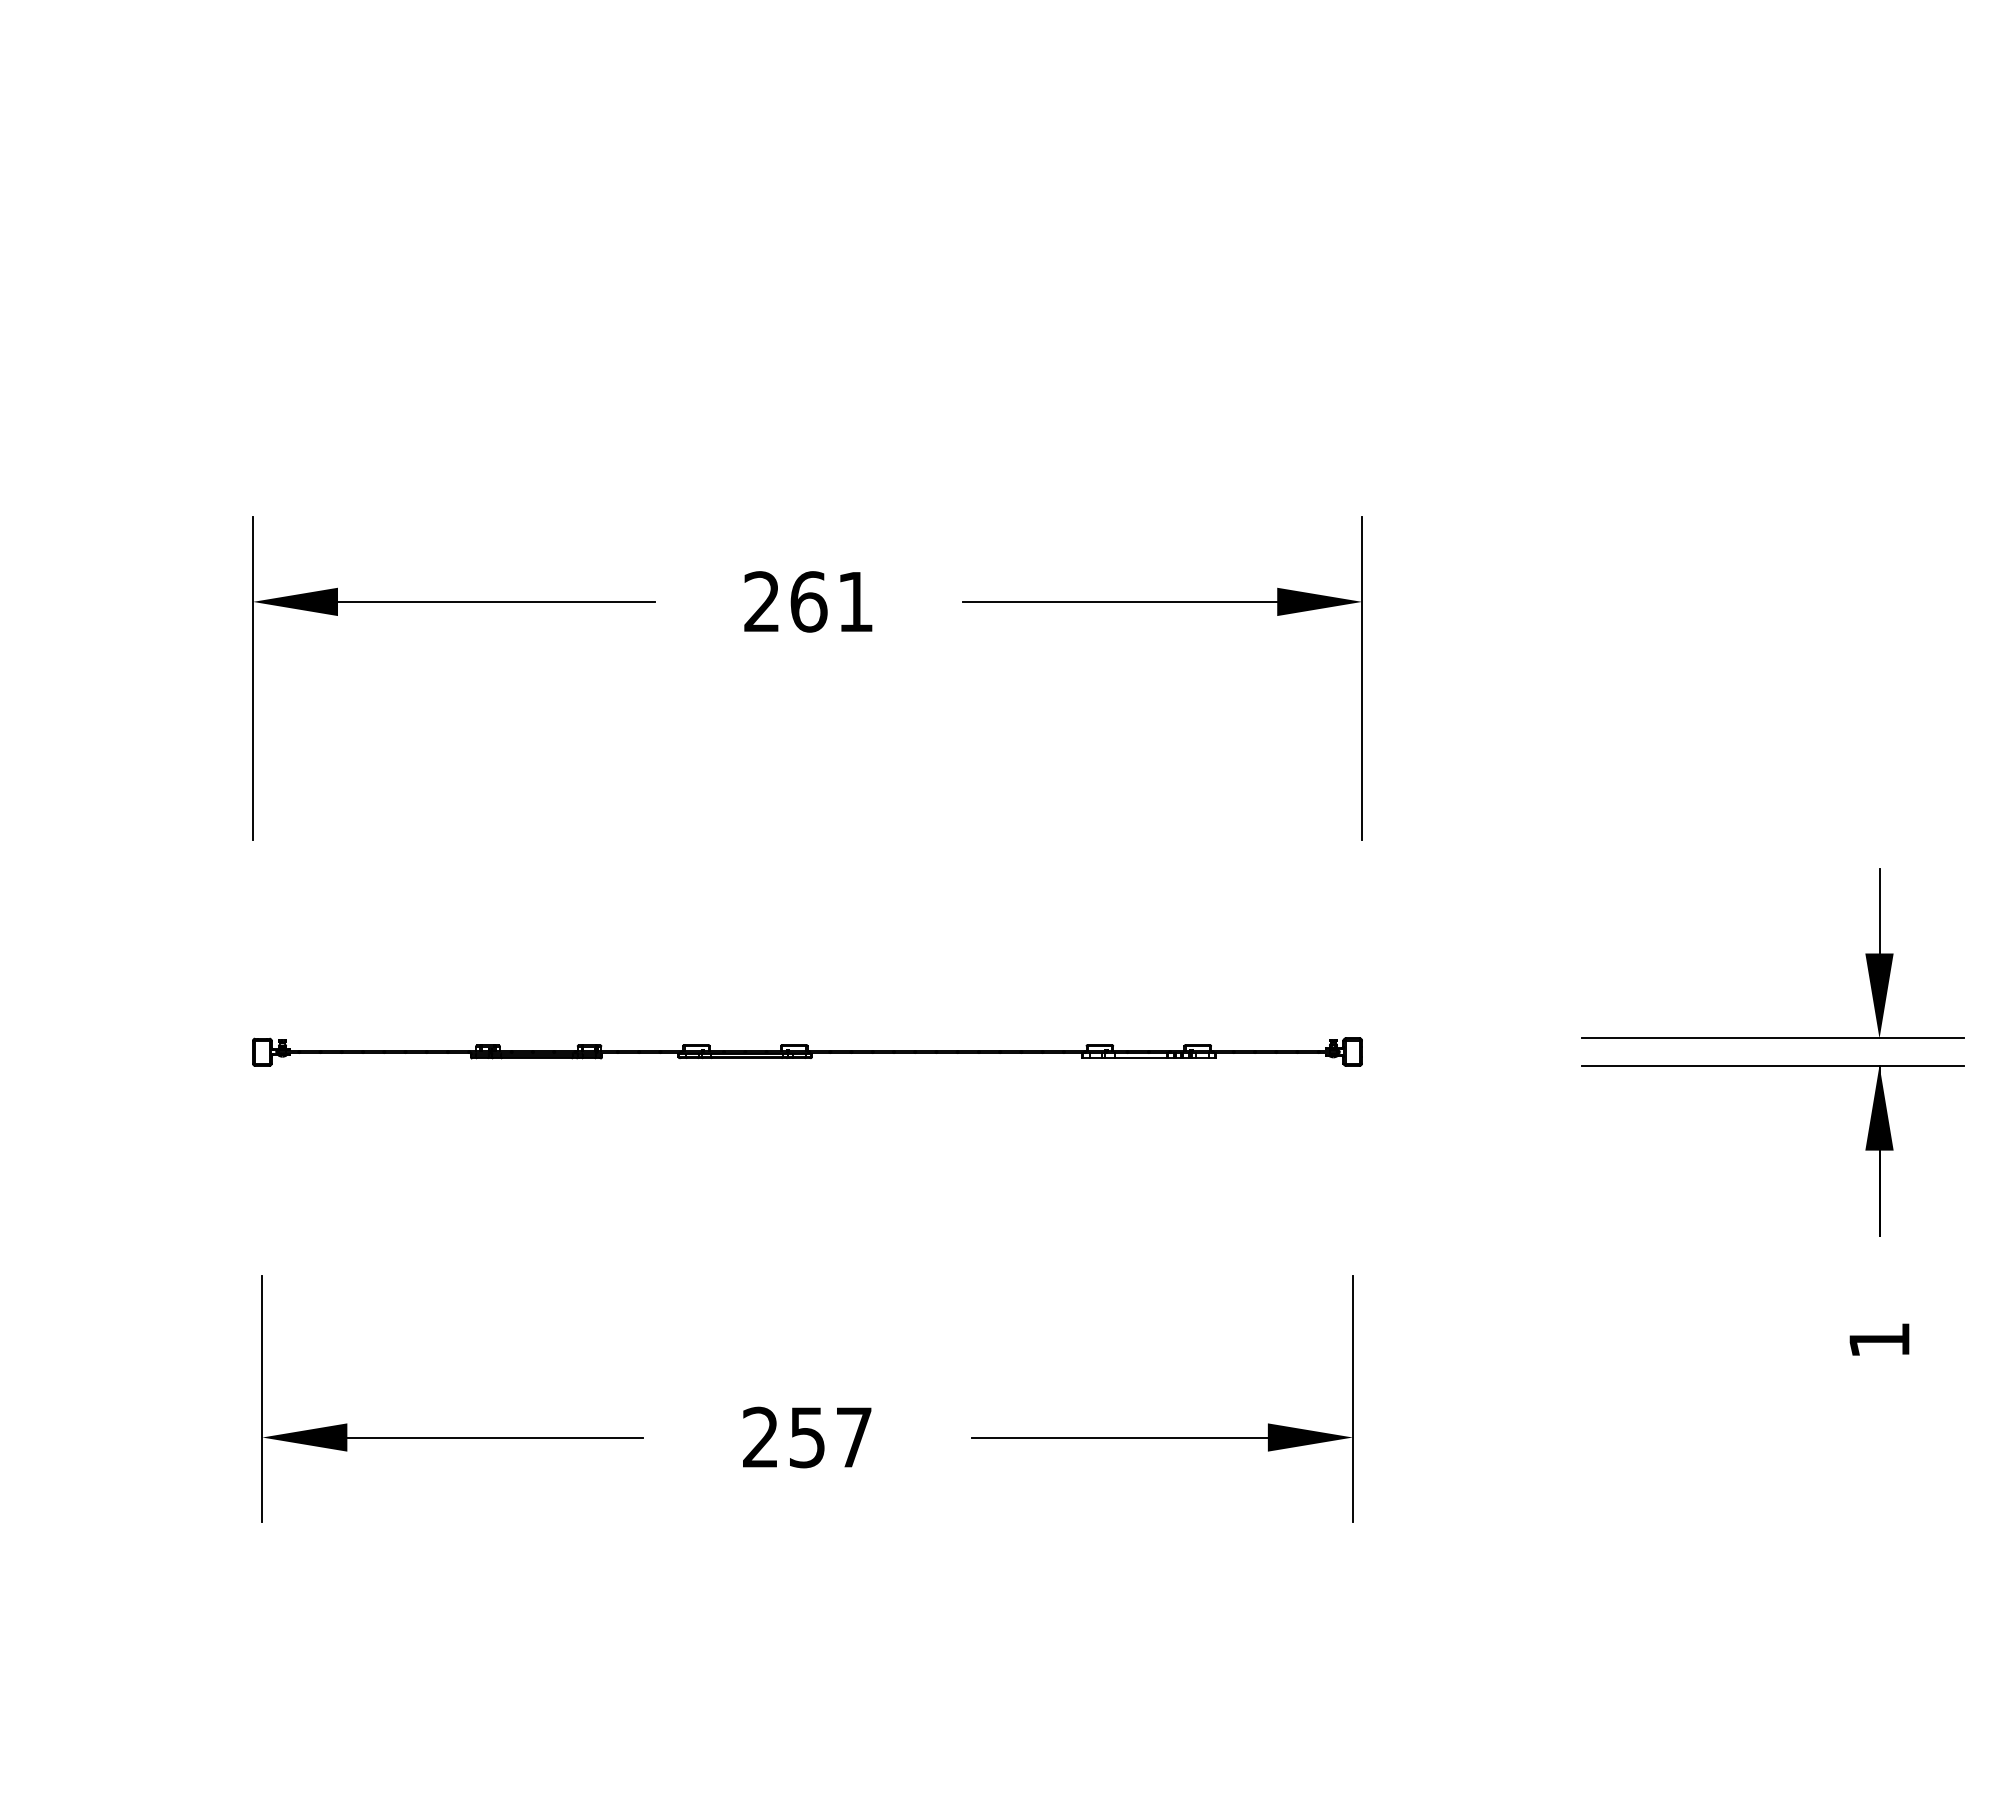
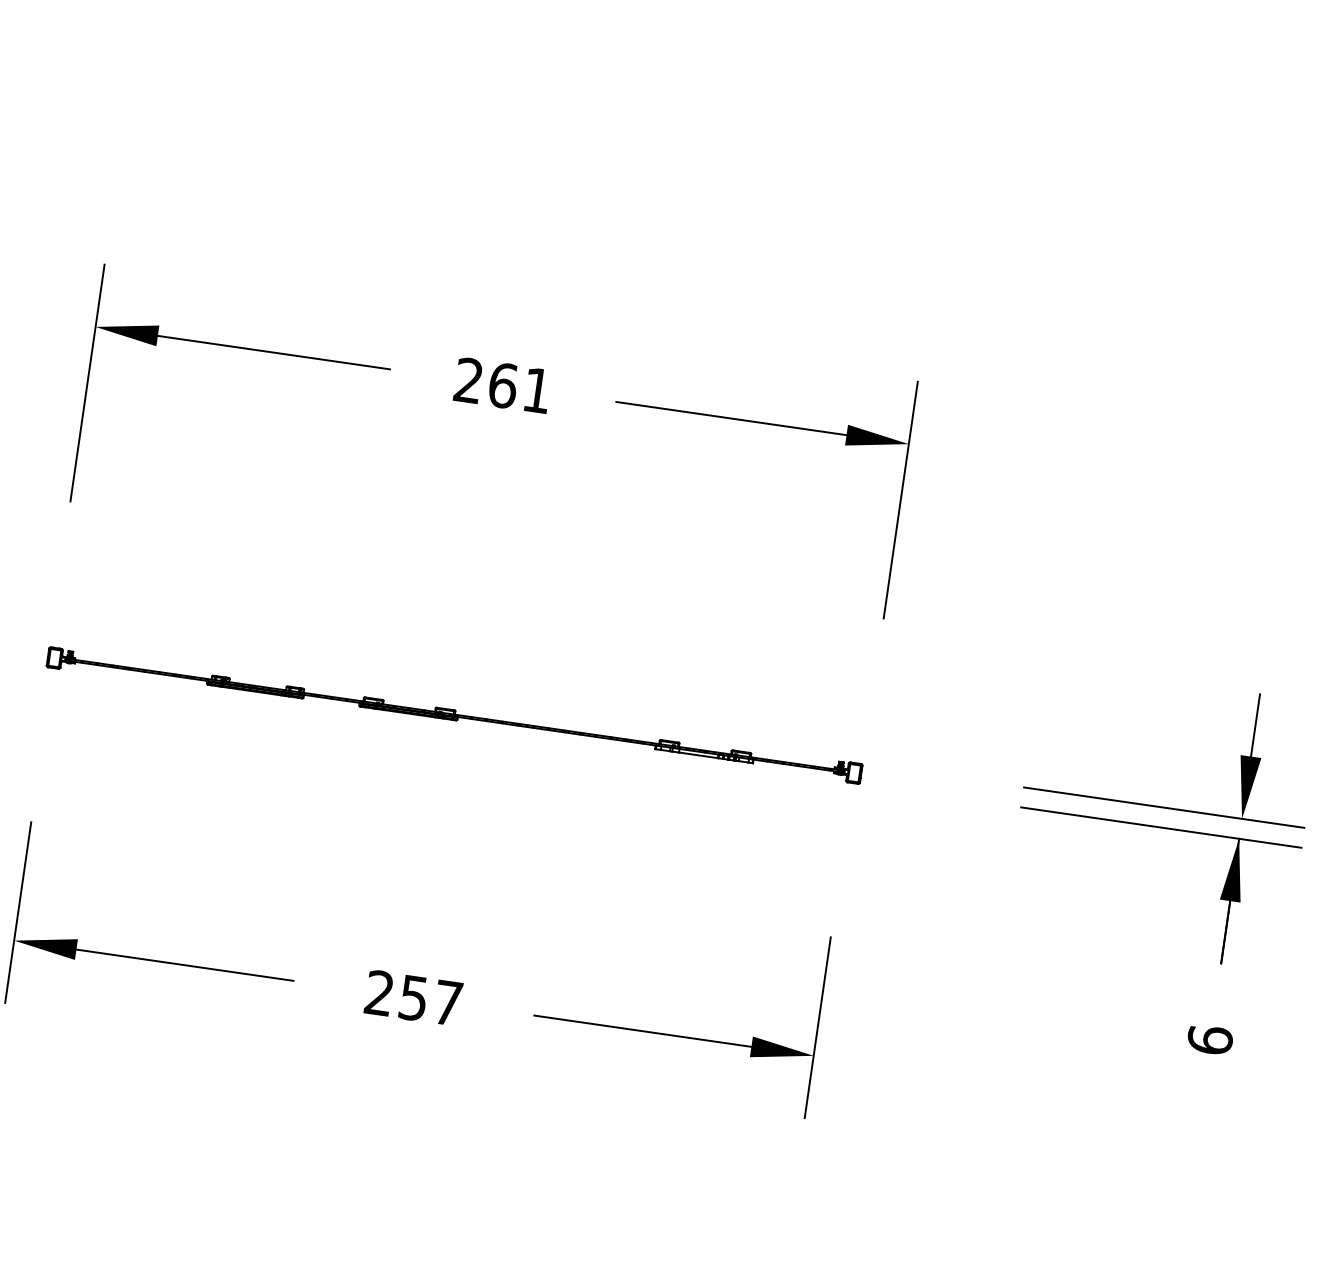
text: (1879, 1339) -> (1210, 1039), 1 -> 6

